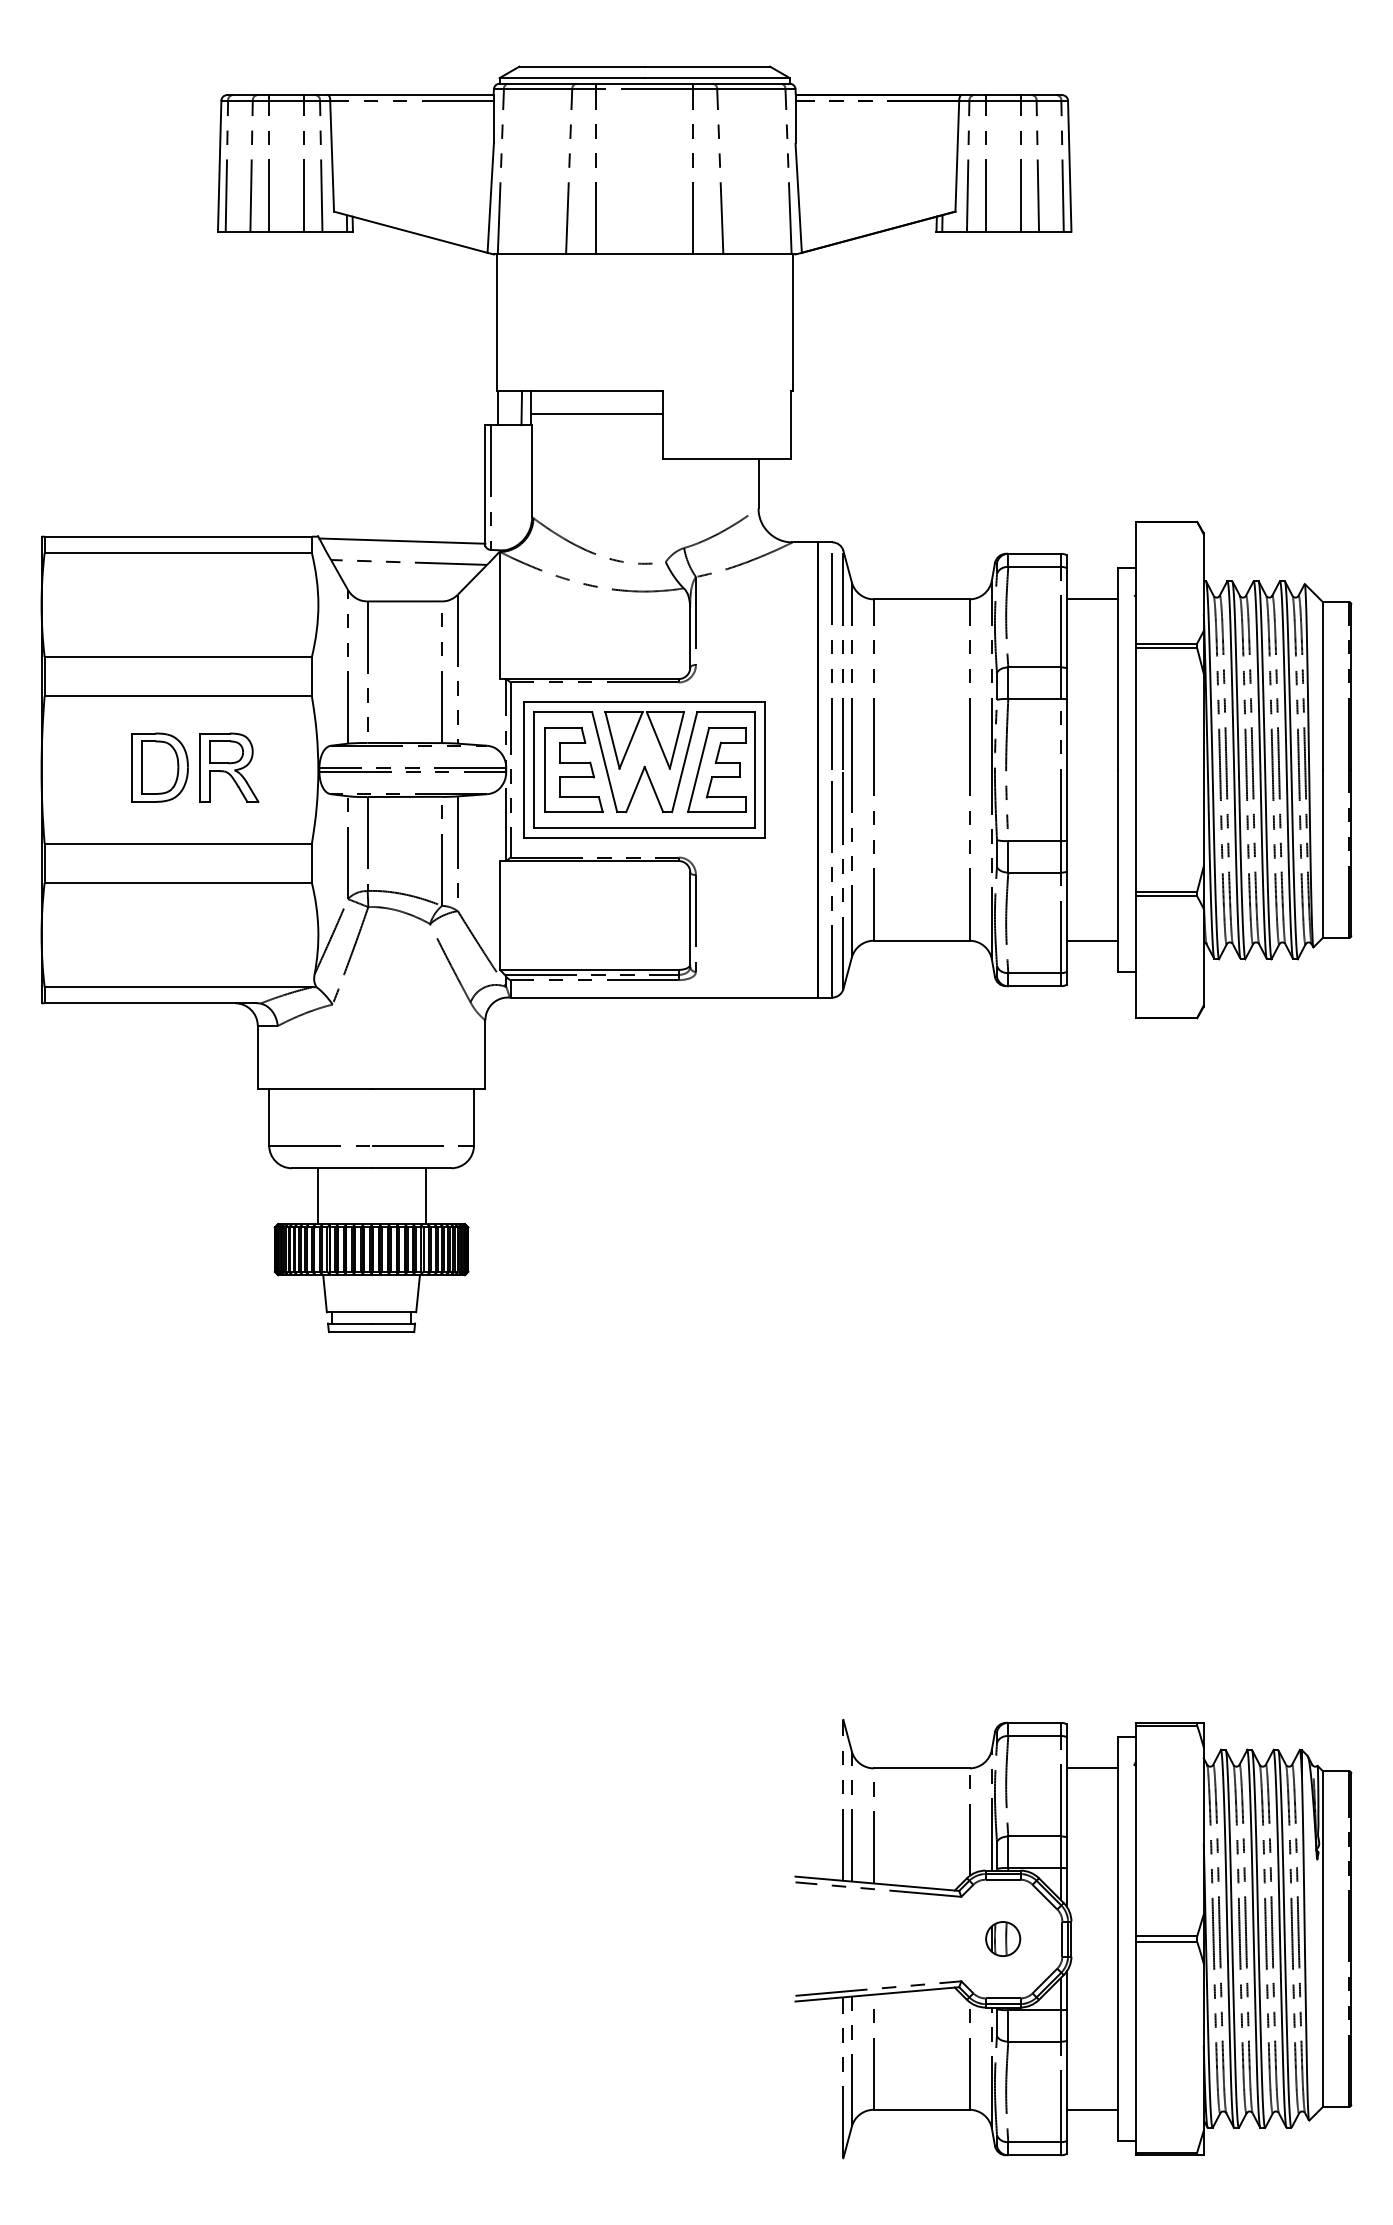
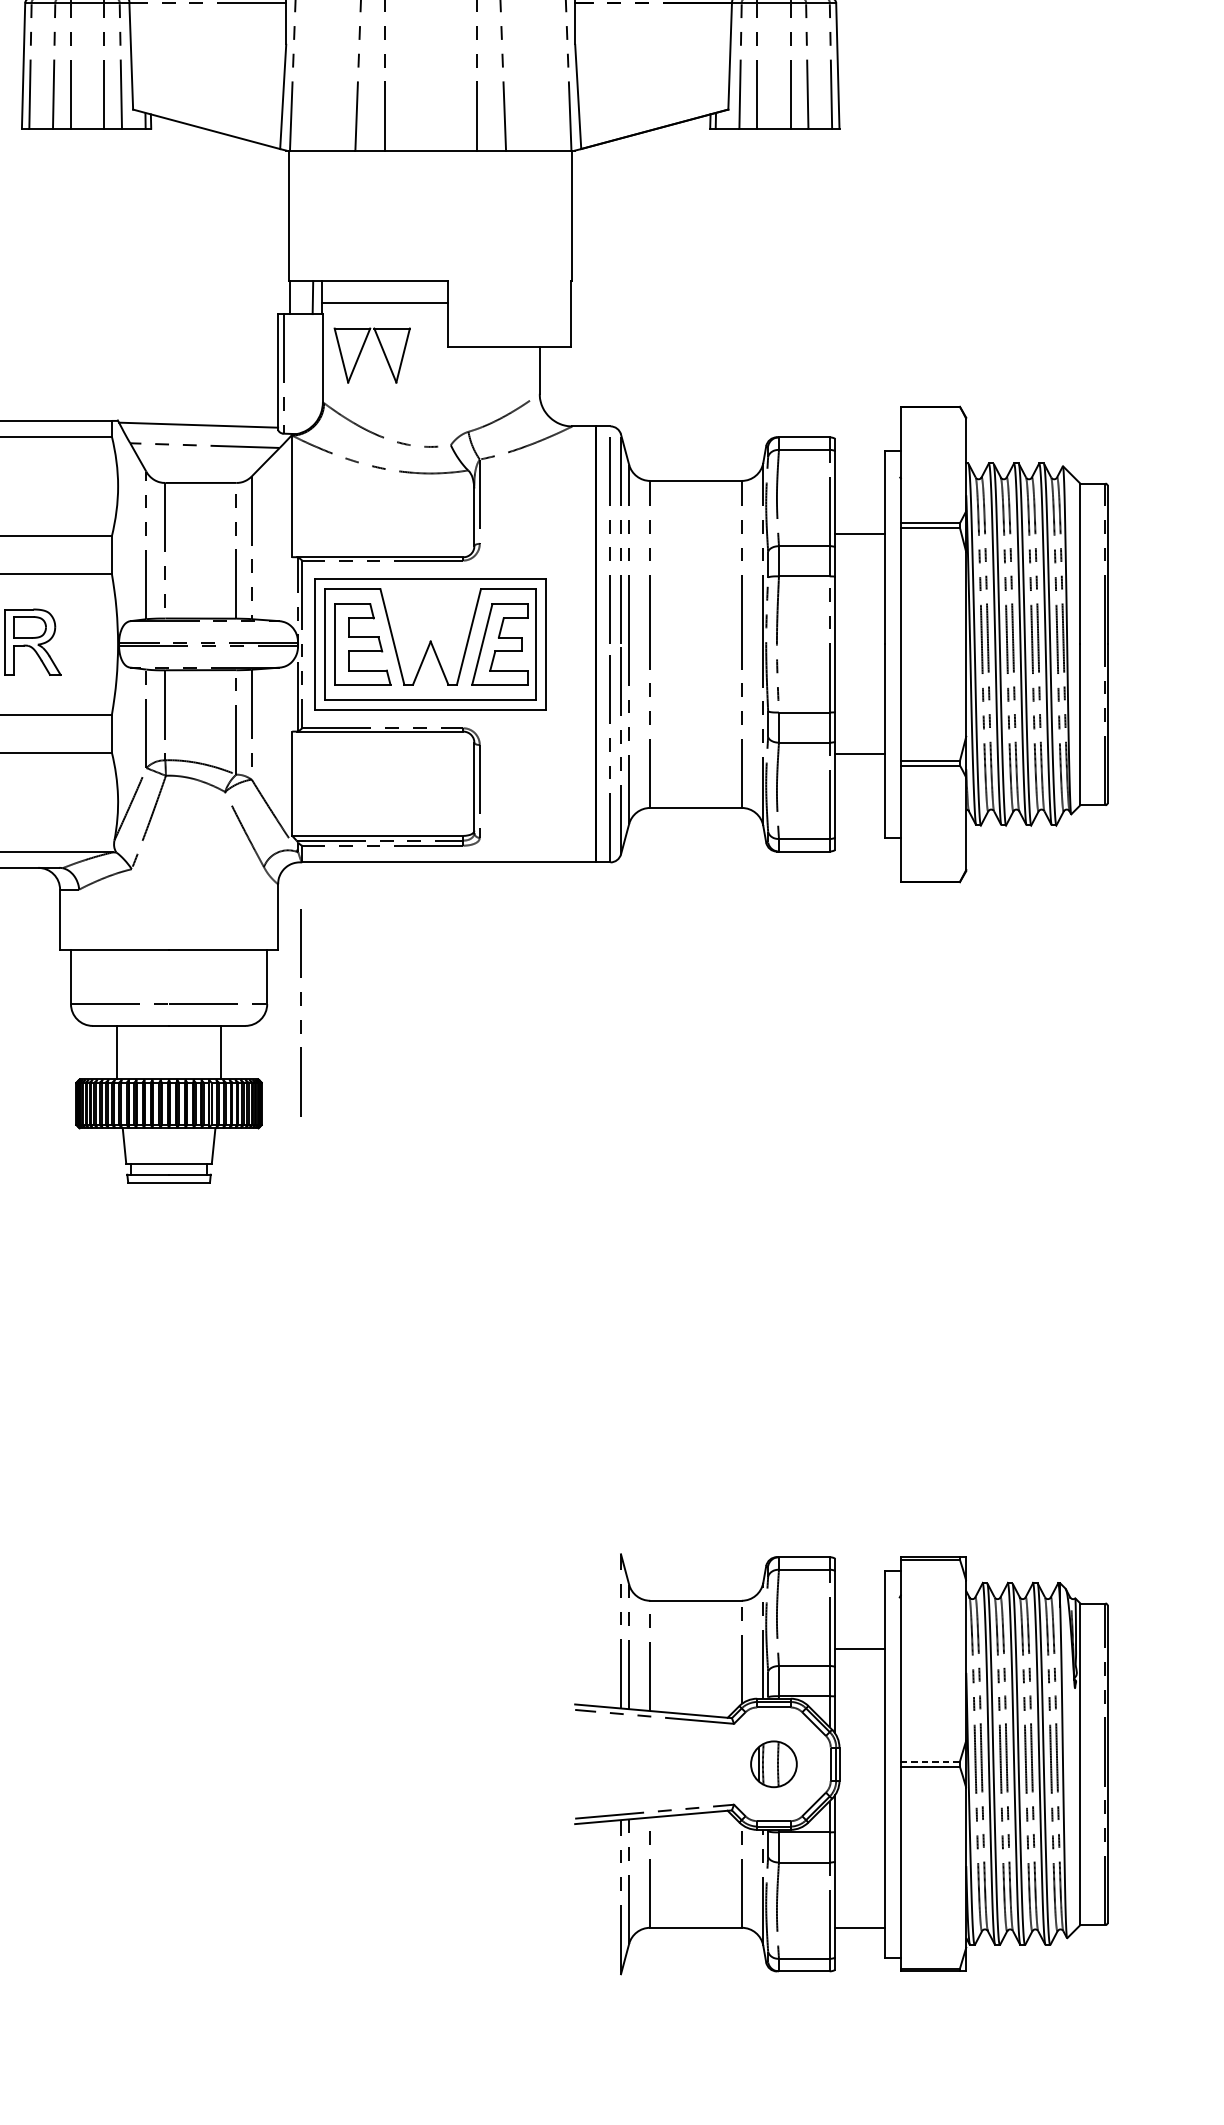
line: (1092, 599) -> (859, 533), moved
part: (634, 735) -> (362, 350), moved
line: (1092, 940) -> (859, 754), moved
line: (508, 1146) -> (300, 1005), added
line: (1092, 1768) -> (859, 1648), moved
line: (1166, 1936) -> (930, 1761), solid -> dashed
part: (1003, 1938) -> (774, 1763), size x1.4

